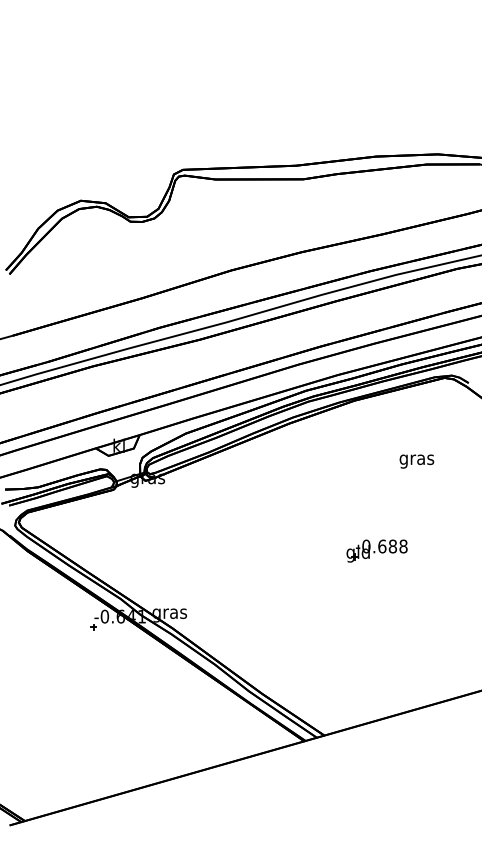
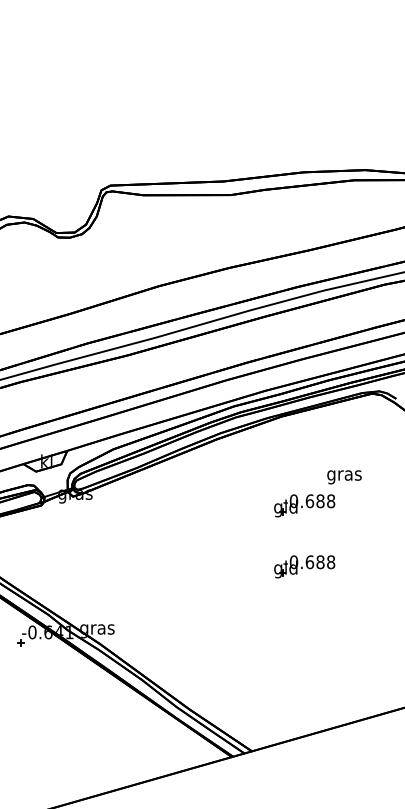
part: (376, 489) -> (304, 505), added

